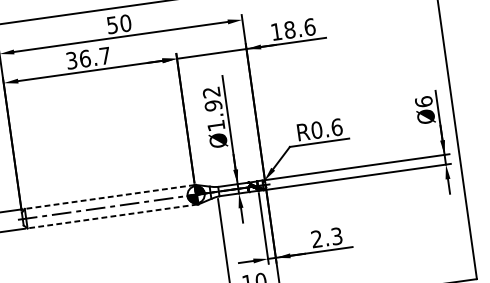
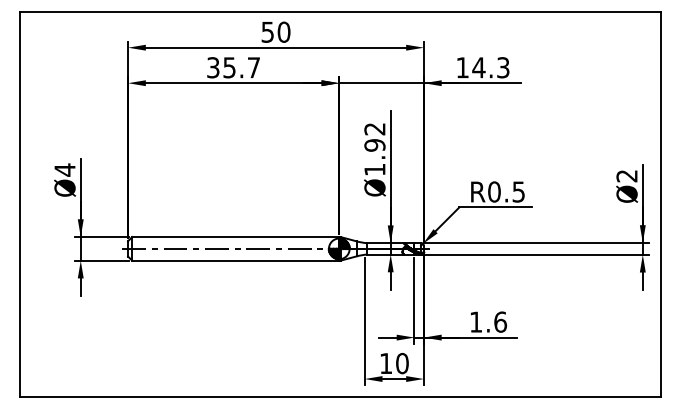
text: (299, 28) -> (490, 67), 18.6 -> 14.3
text: (85, 58) -> (229, 67), 36.7 -> 35.7
text: (423, 101) -> (626, 175), Ø6 -> Ø2
text: (336, 127) -> (518, 191), R0.6 -> R0.5
line: (109, 197) -> (235, 237), dashed -> solid
line: (112, 216) -> (235, 260), dashed -> solid
text: (327, 237) -> (488, 321), 2.3 -> 1.6

